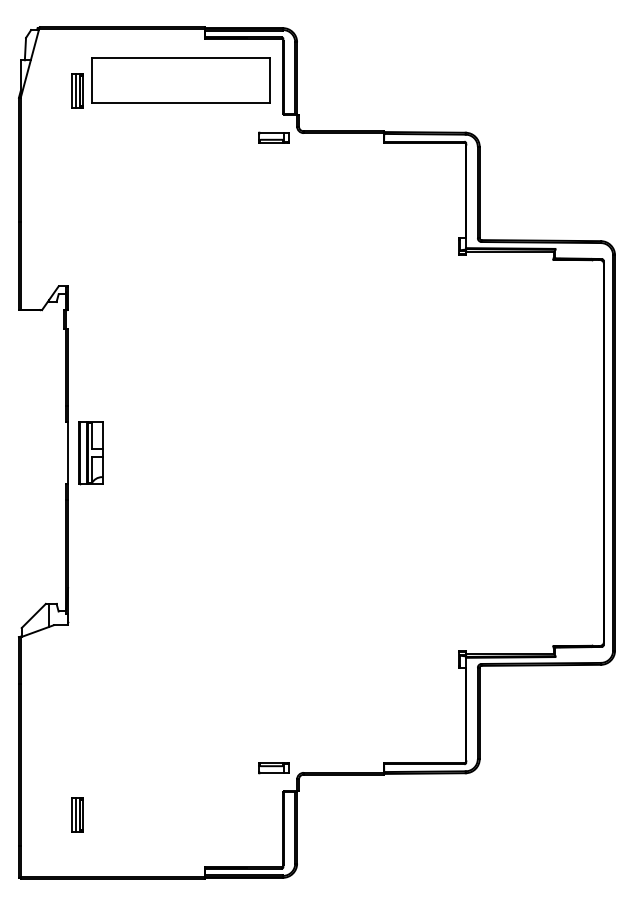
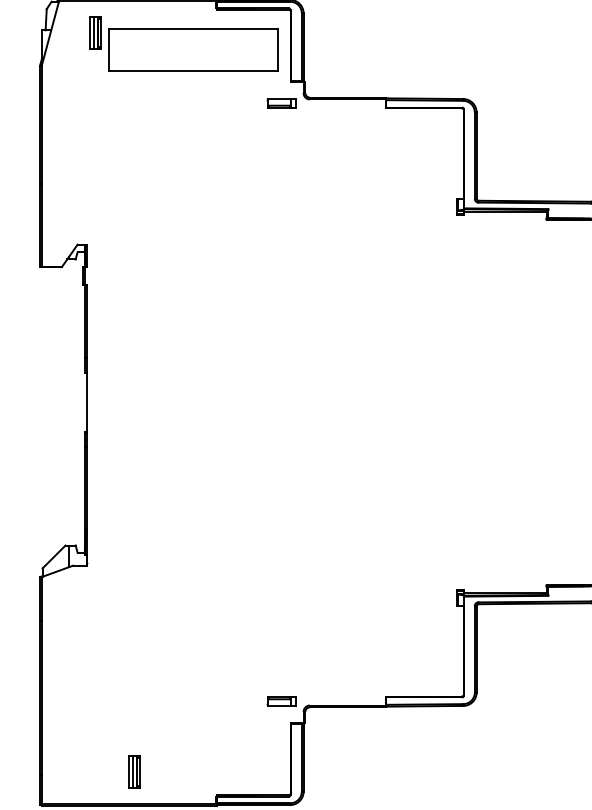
part: (77, 90) -> (95, 32), moved
part: (90, 453) -> (107, 402), removed
part: (77, 814) -> (134, 771), moved

